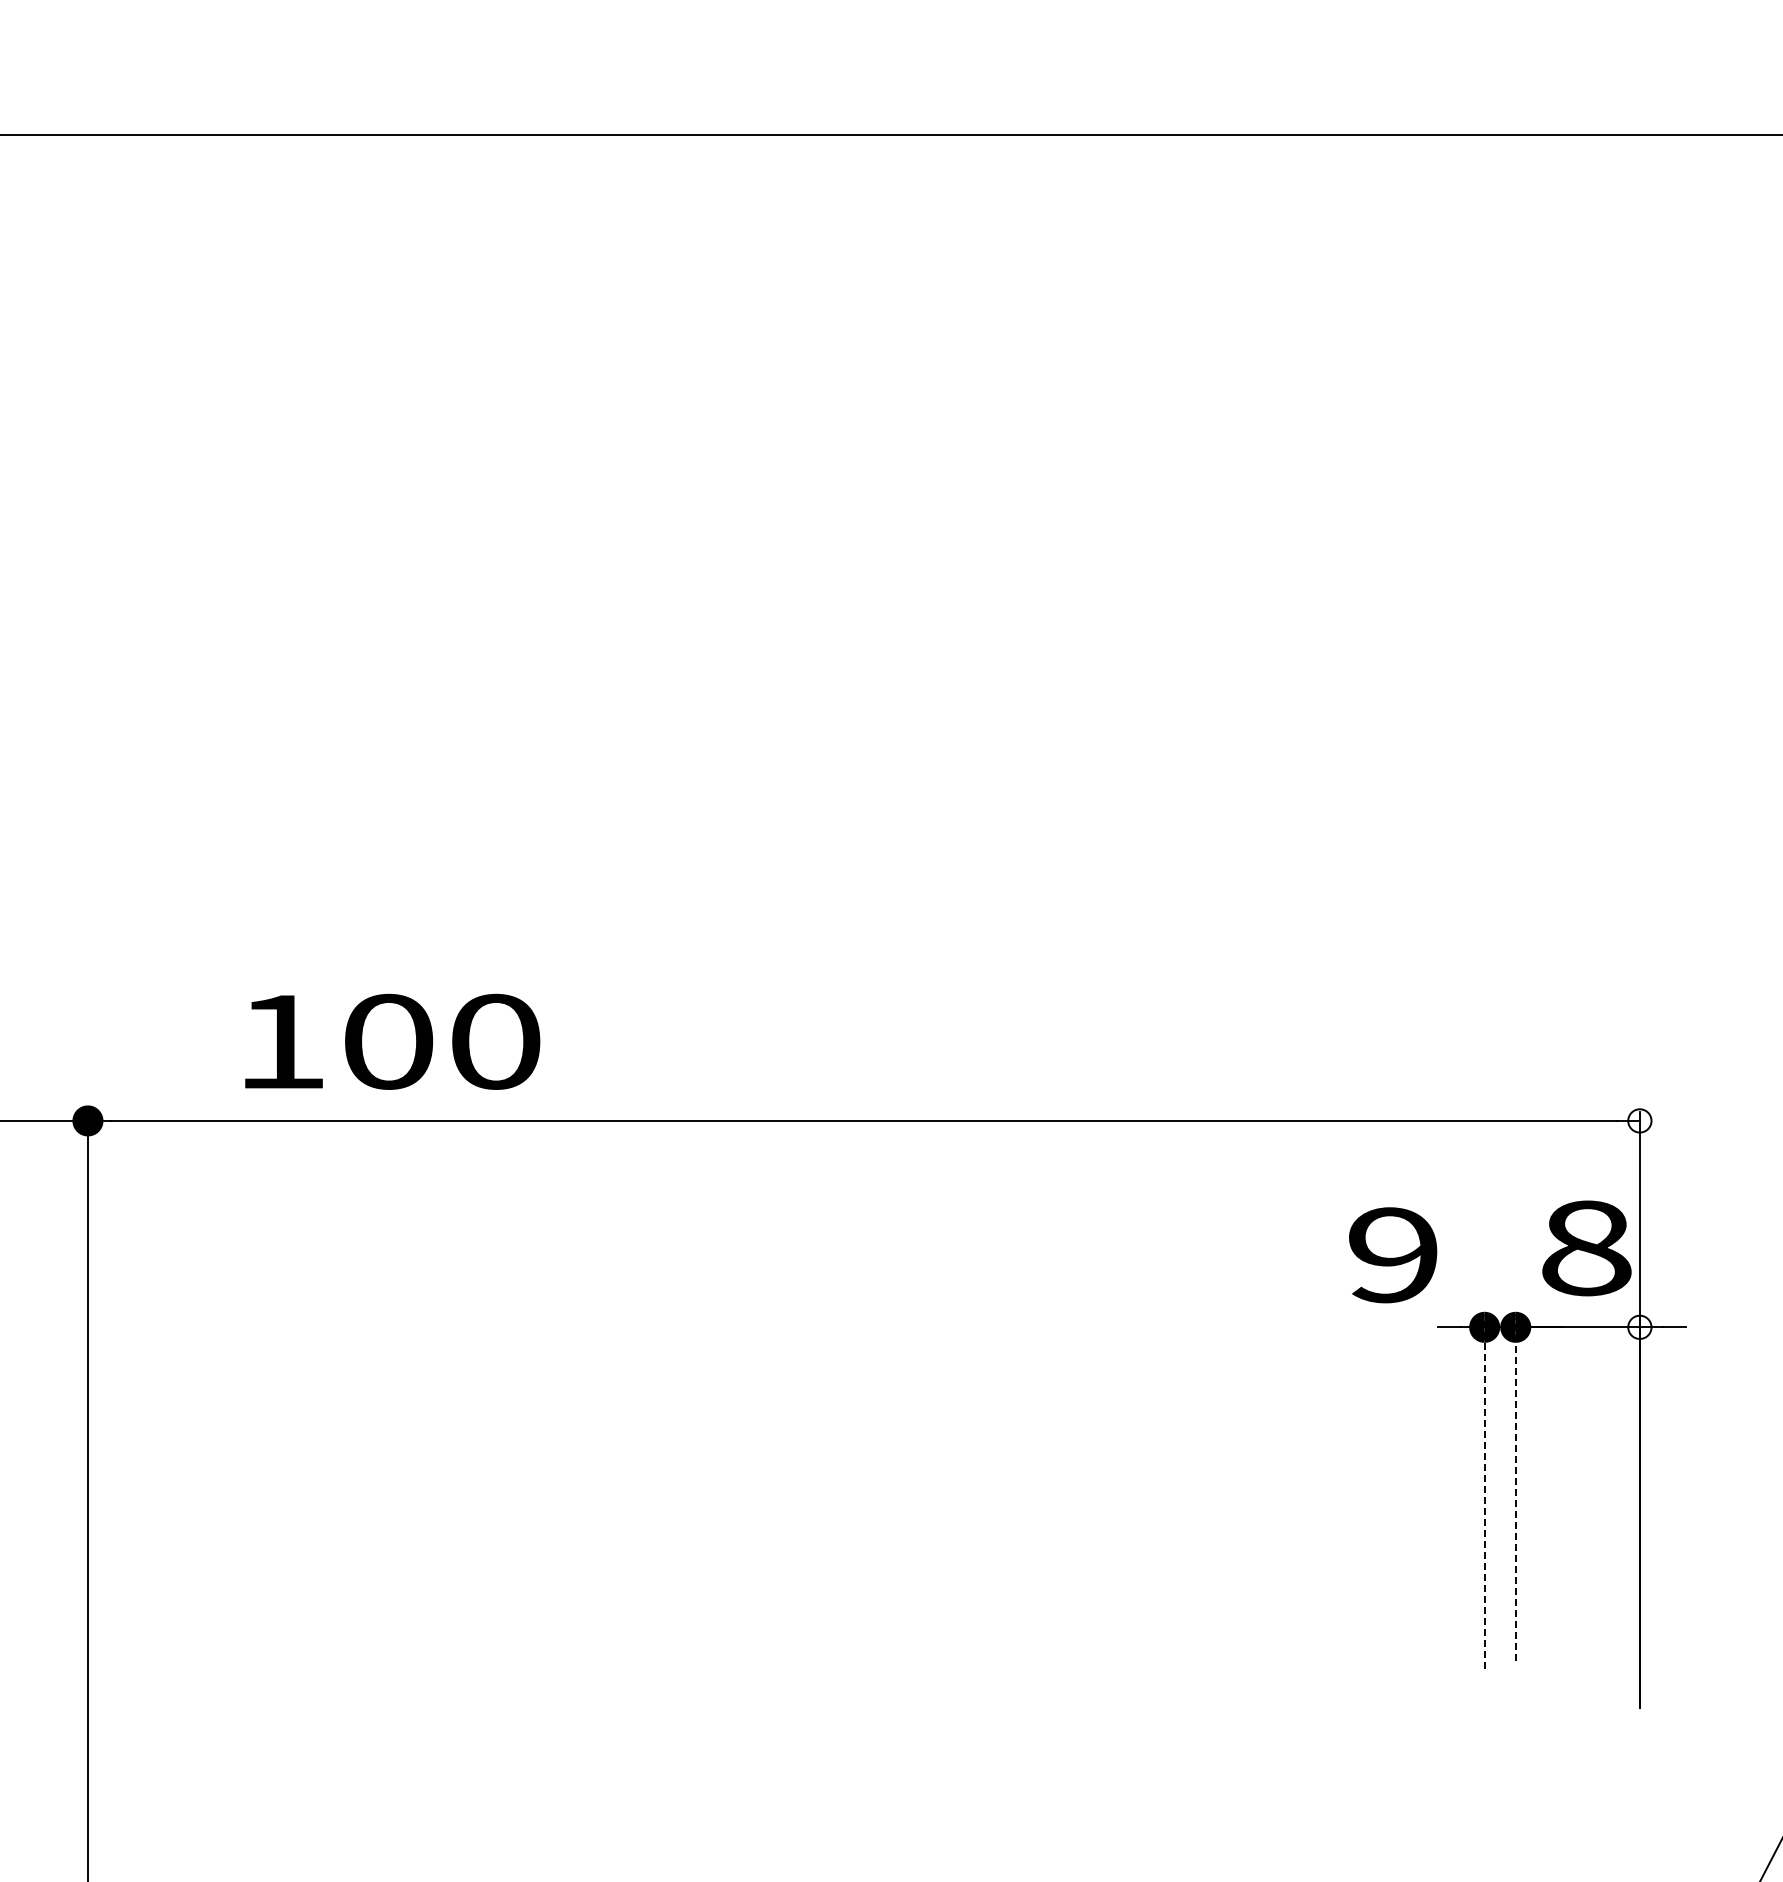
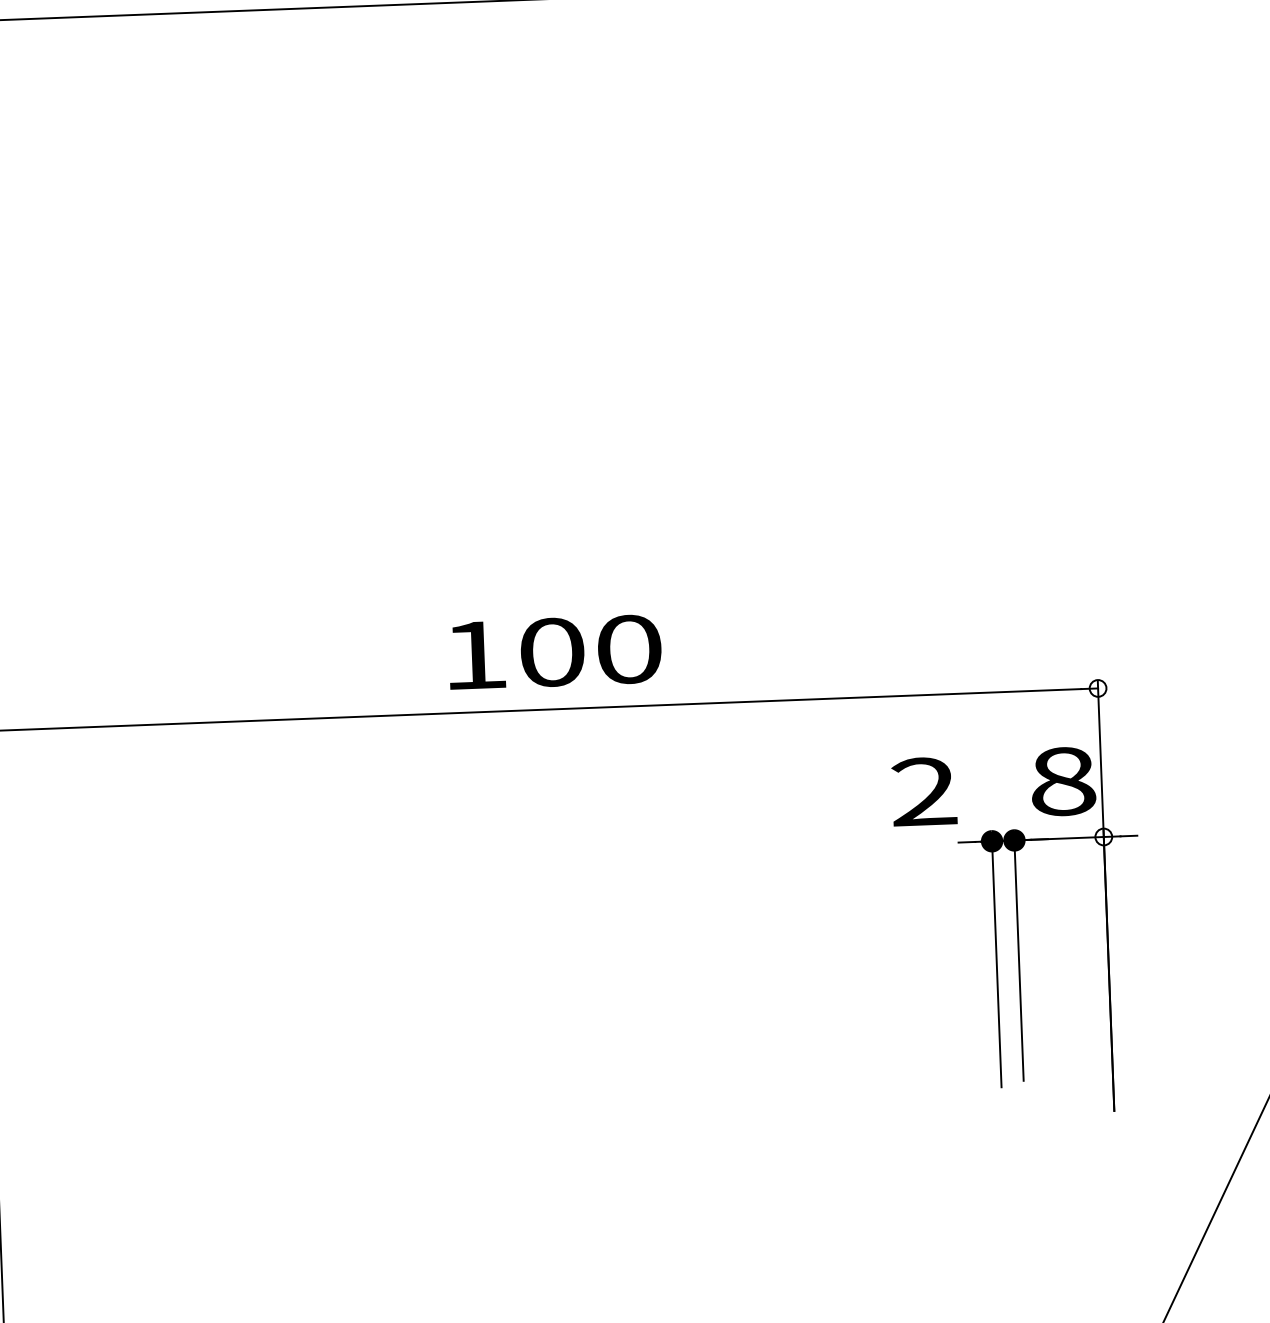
text: (392, 1041) -> (555, 652), moved
text: (1392, 1255) -> (923, 792), 9 -> 2
line: (1515, 1489) -> (1018, 957), dashed -> solid
line: (1484, 1493) -> (996, 960), dashed -> solid

